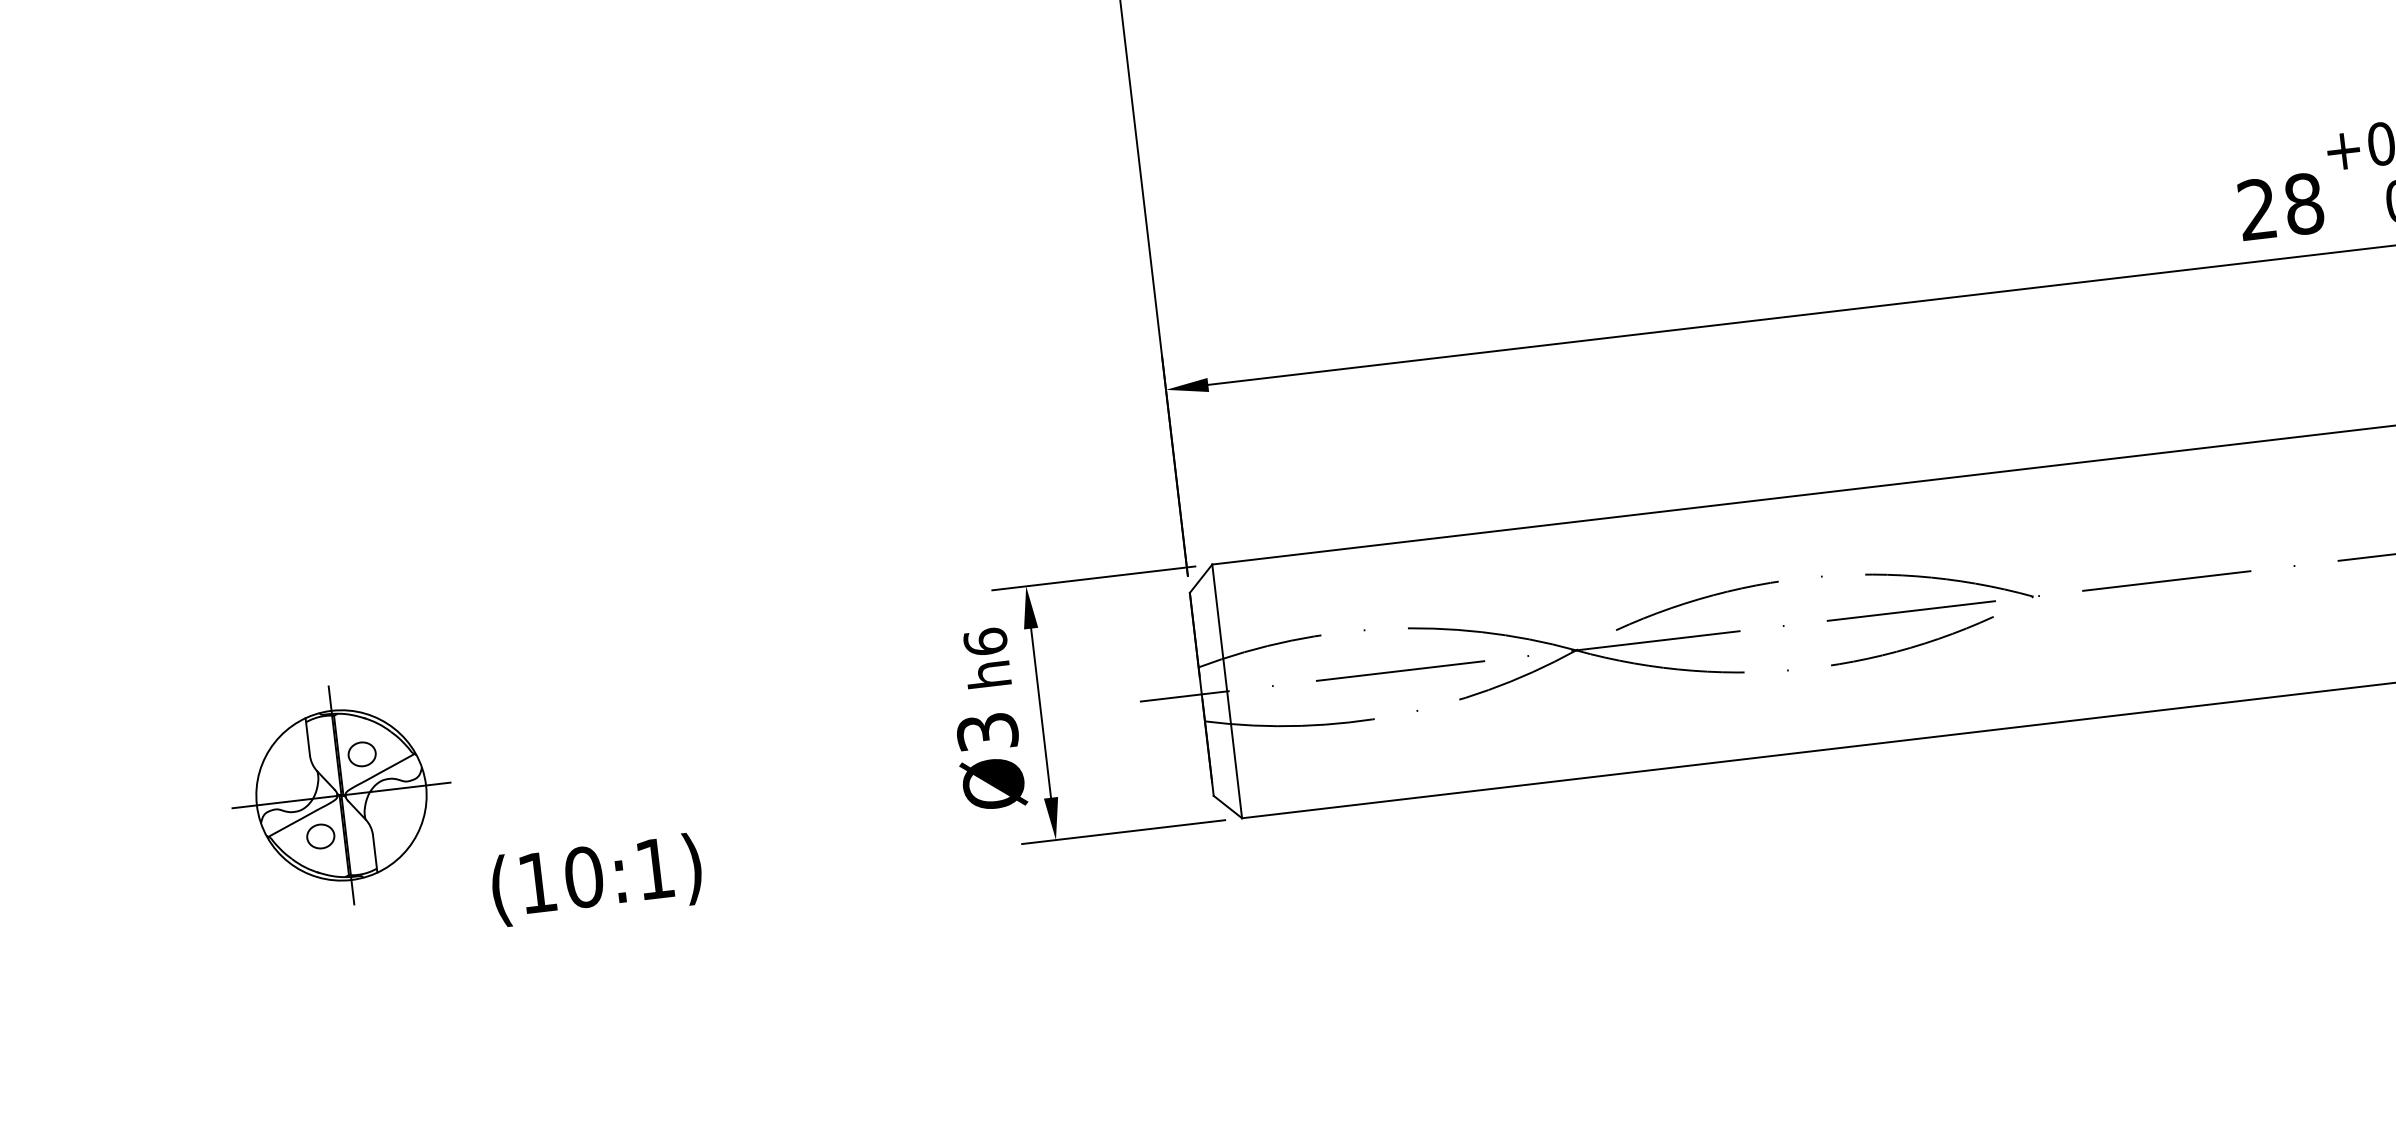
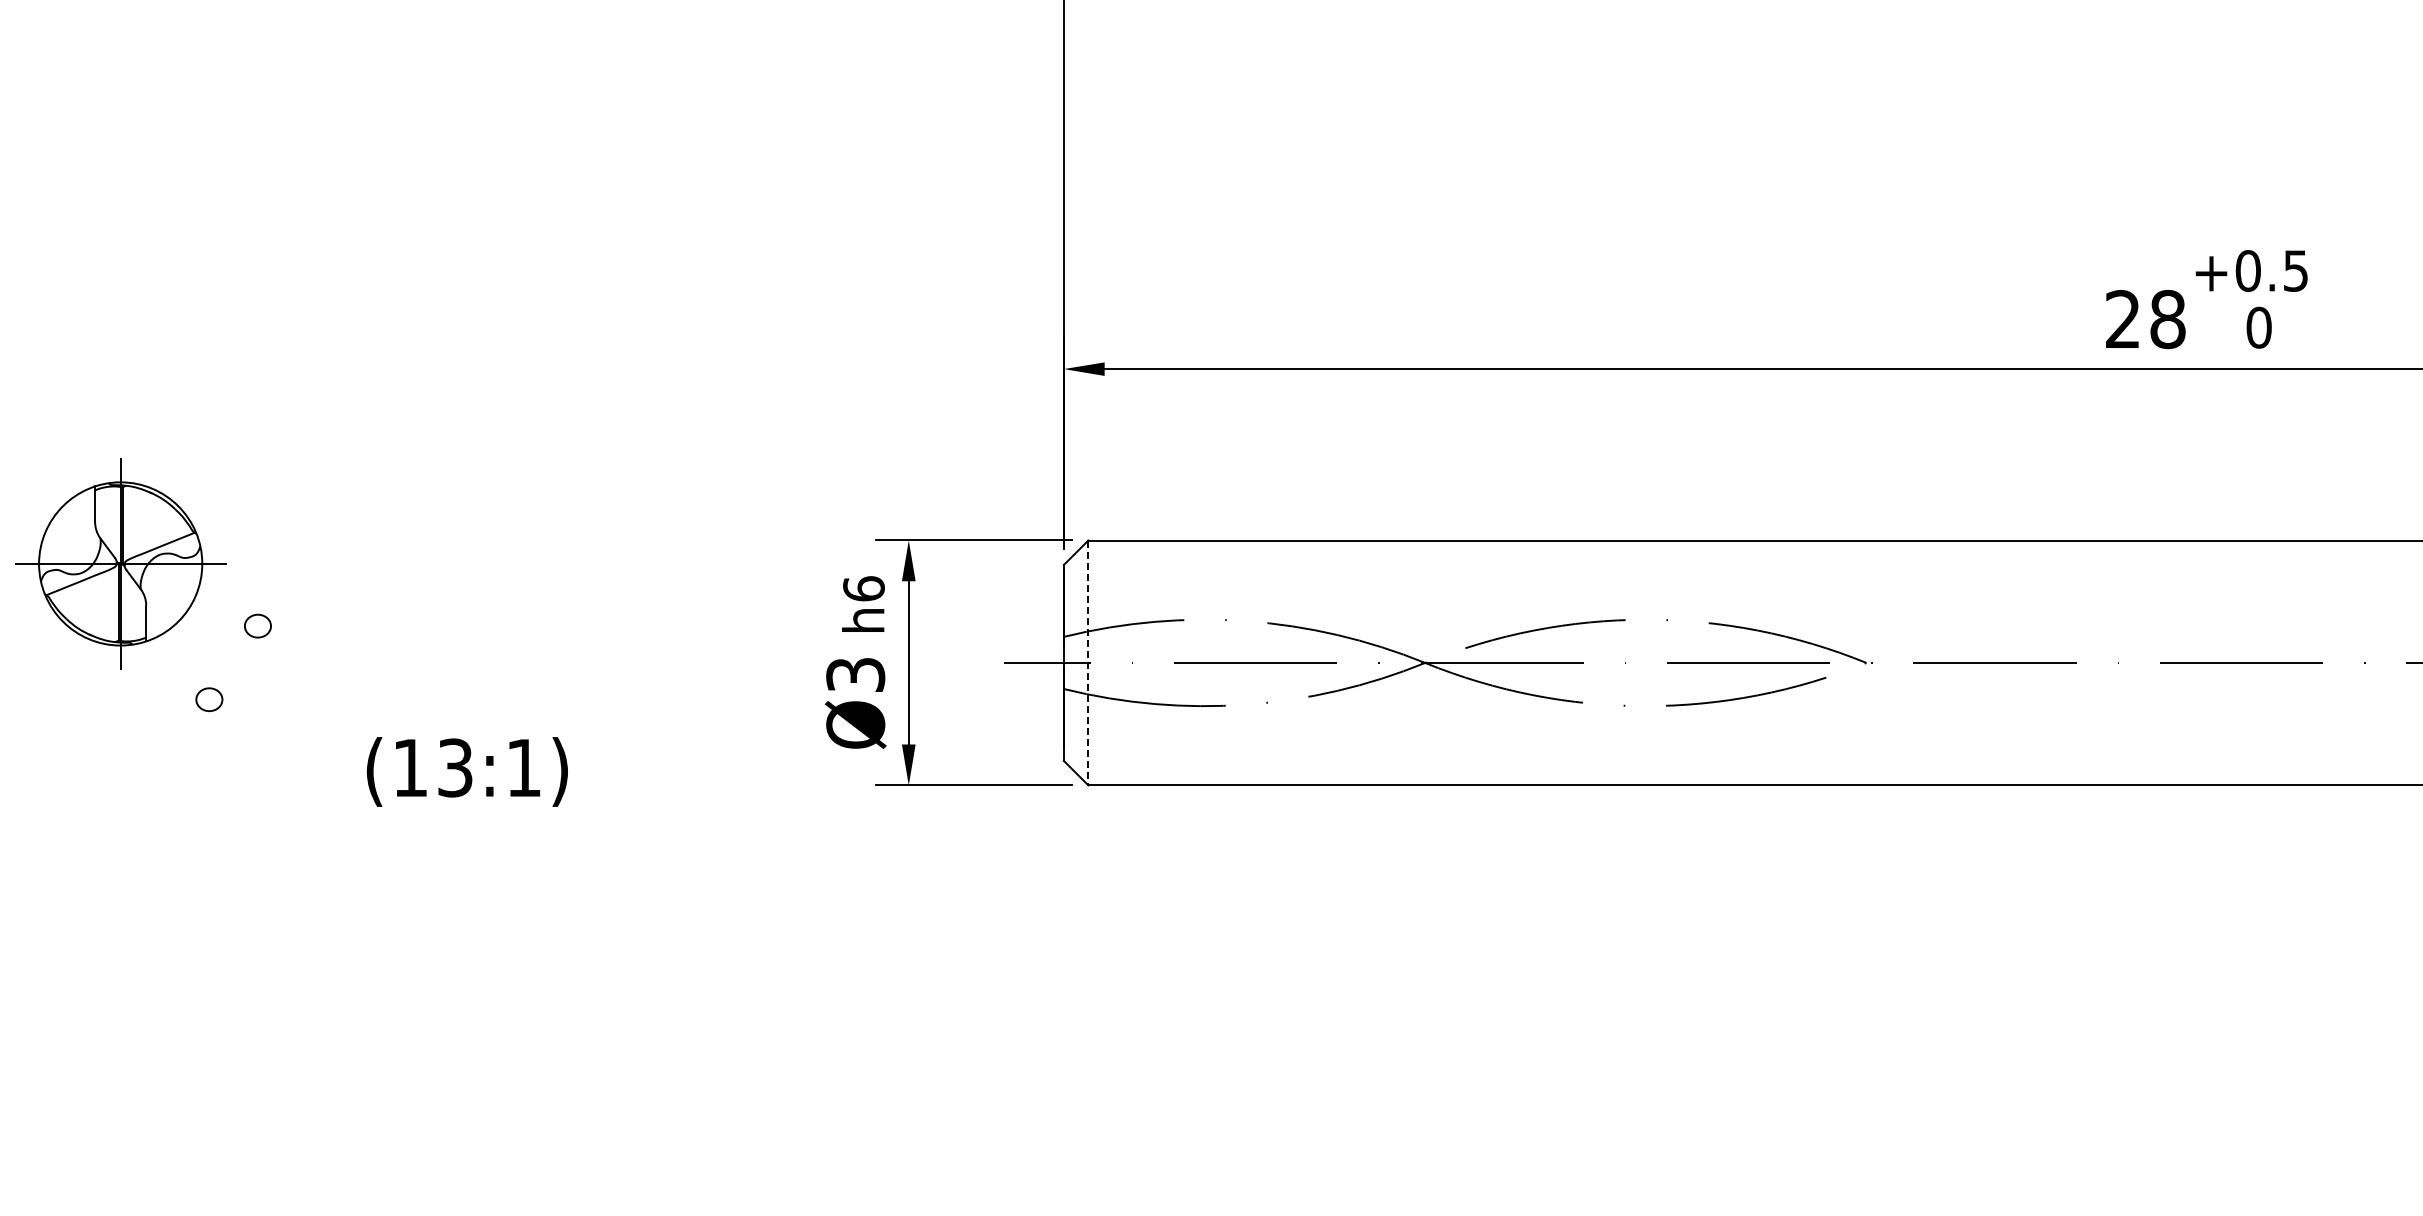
line: (1227, 691) -> (1088, 663), solid -> dashed
part: (341, 795) -> (120, 563), moved
text: (584, 876) -> (455, 767), (10:1) -> (13:1)

